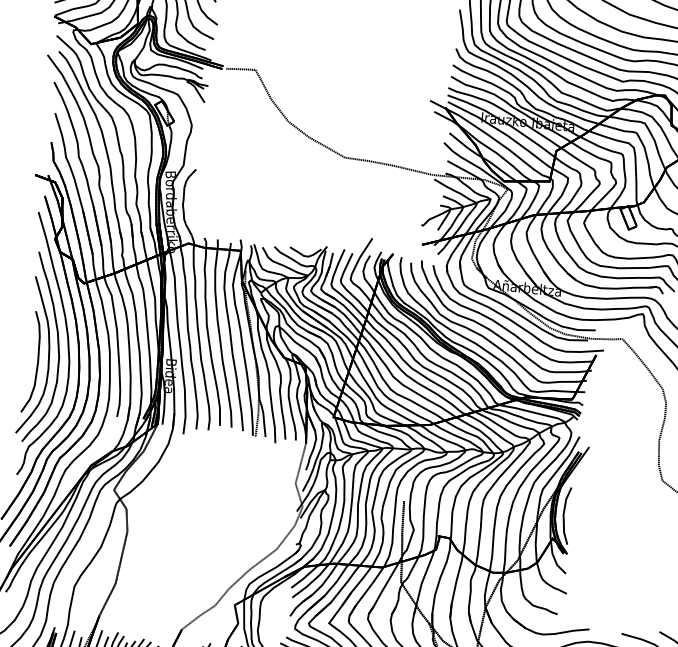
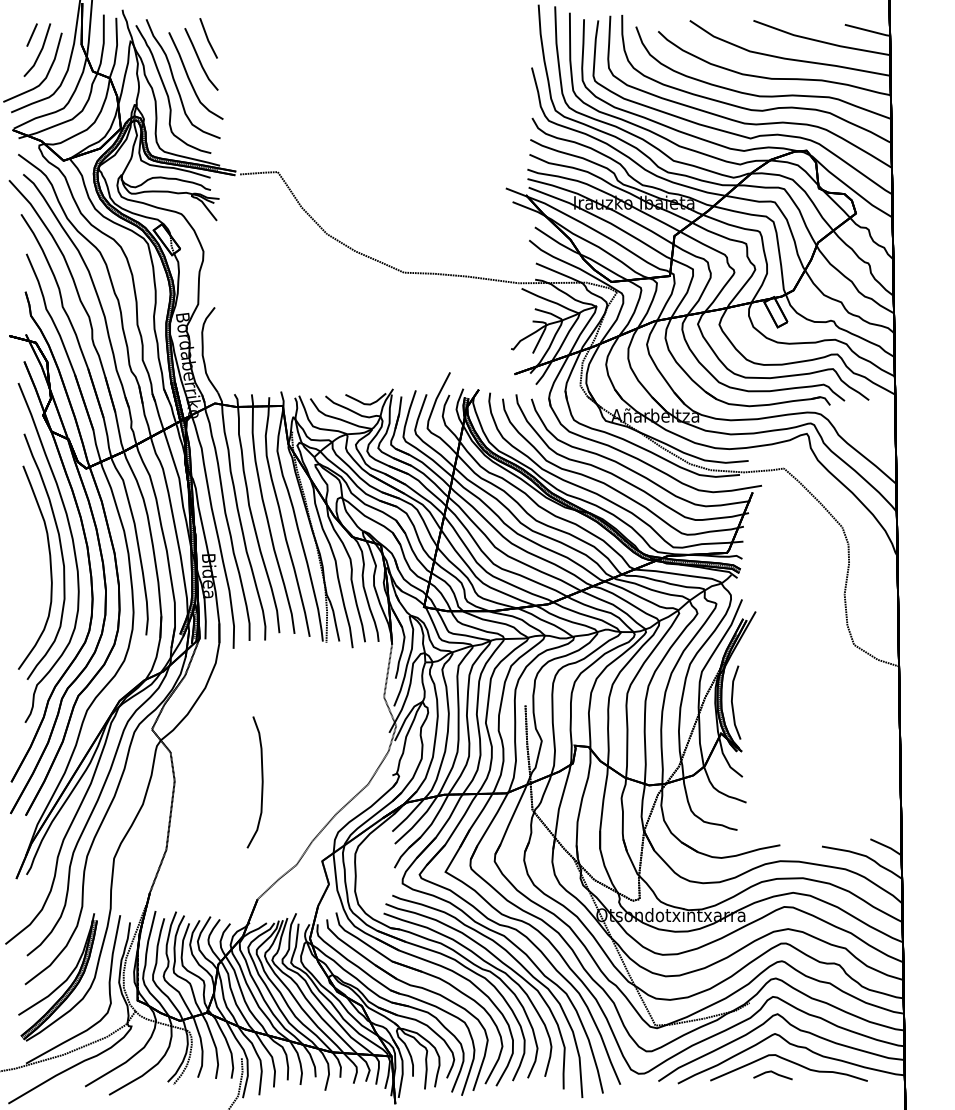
curve: (37, 362) -> (261, 782), moved

